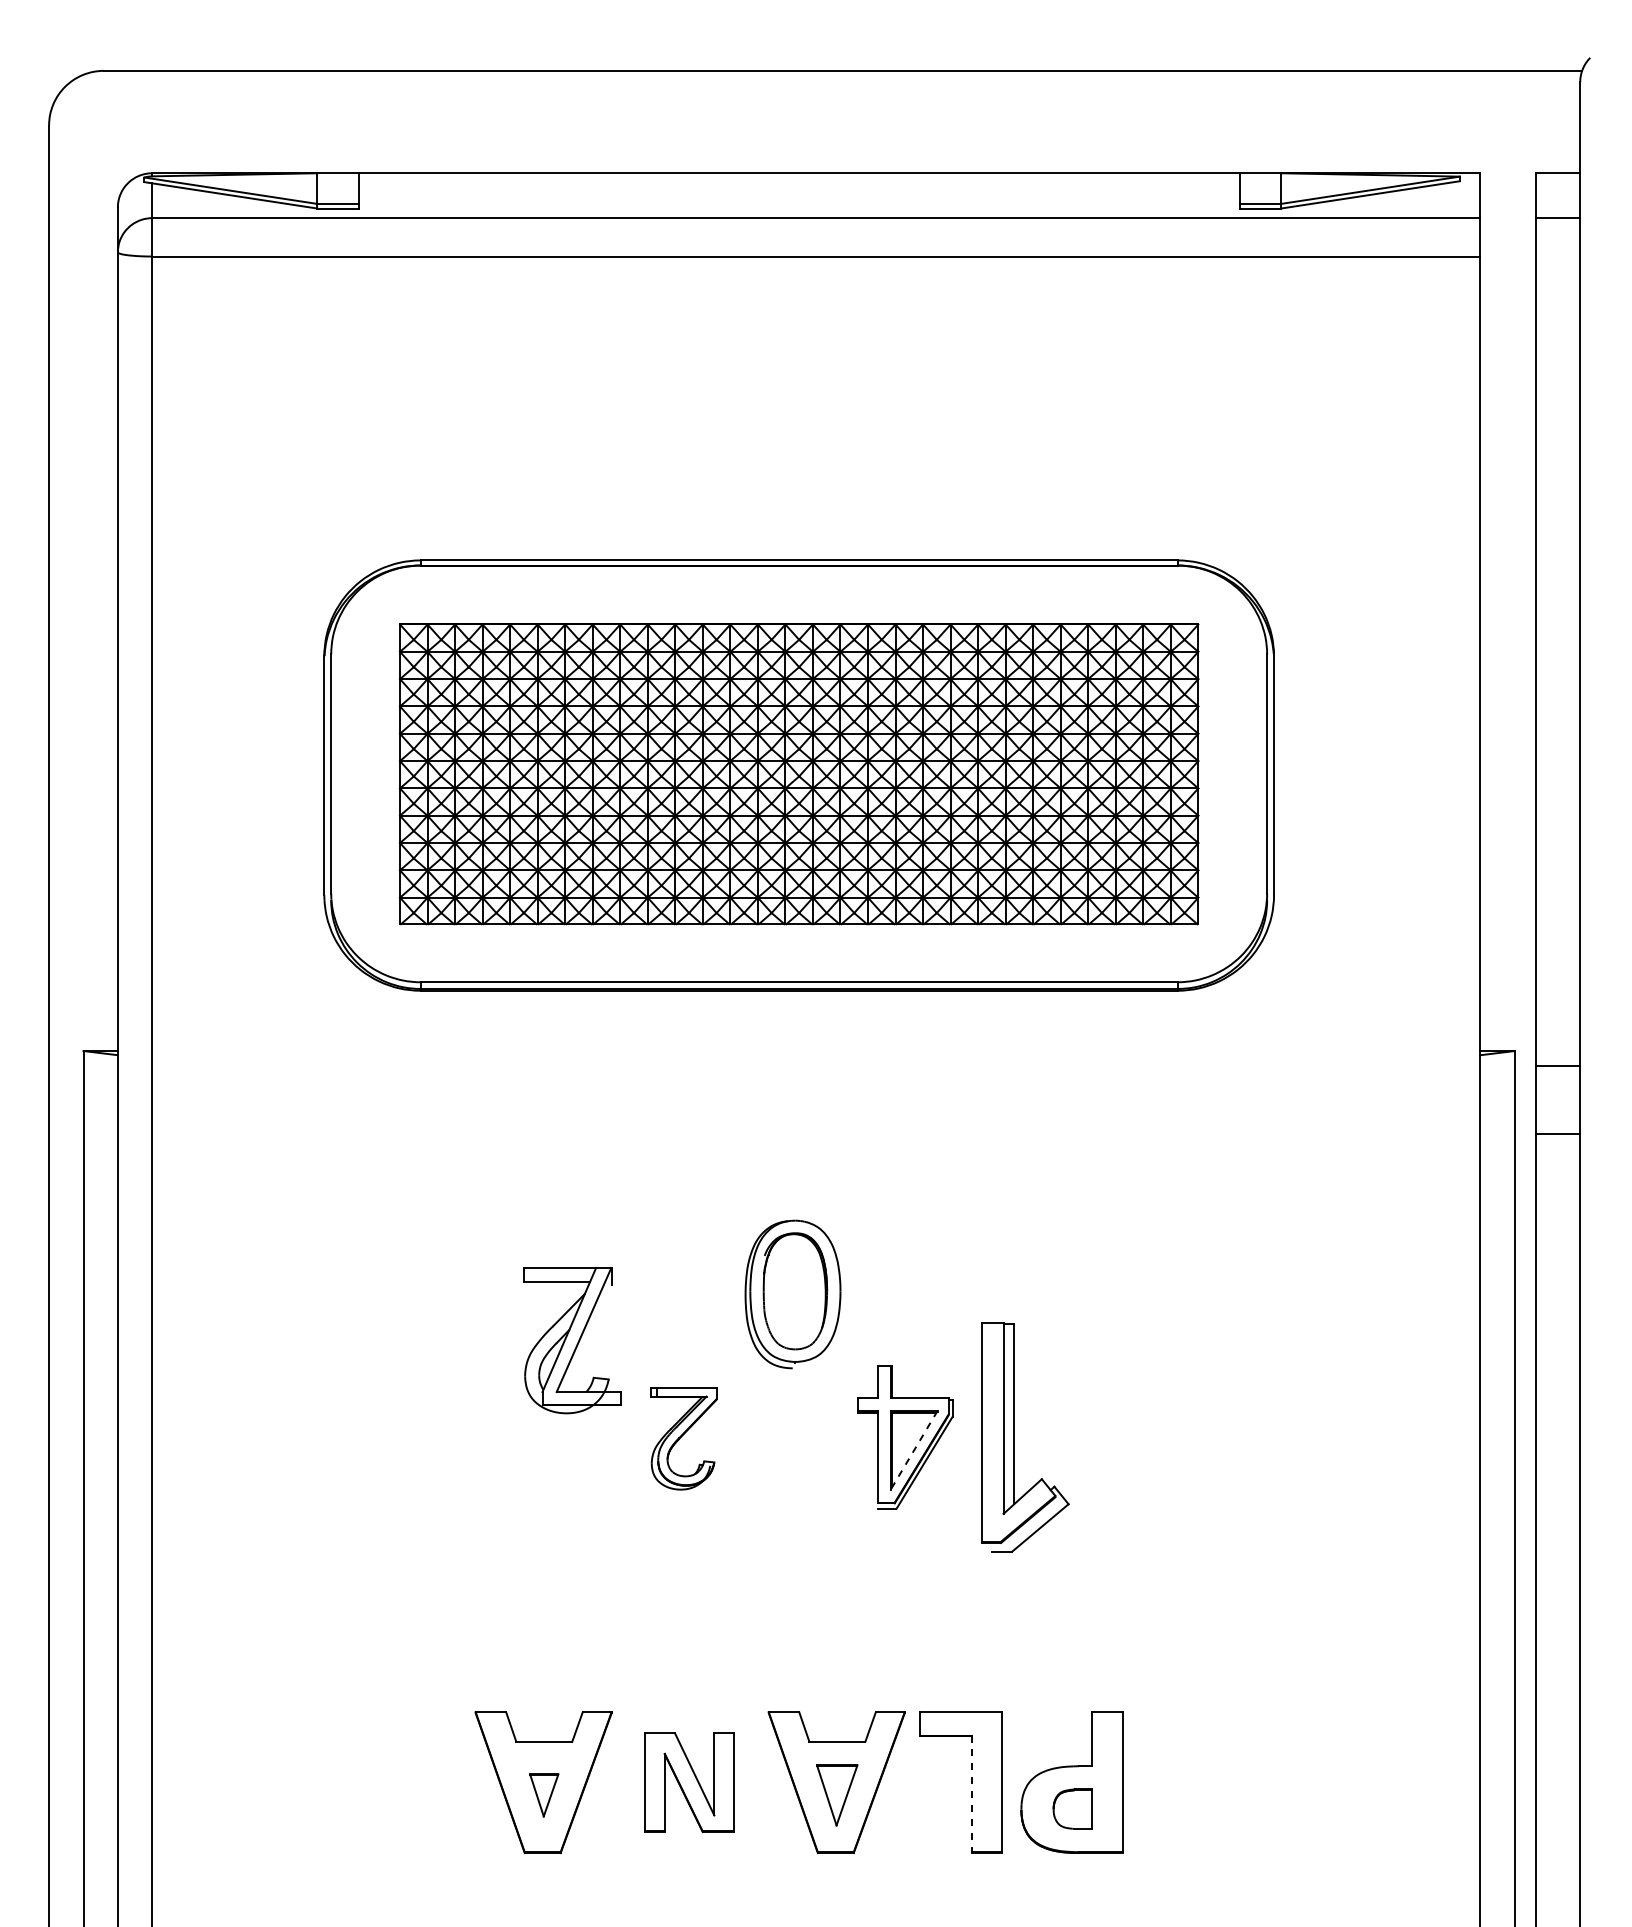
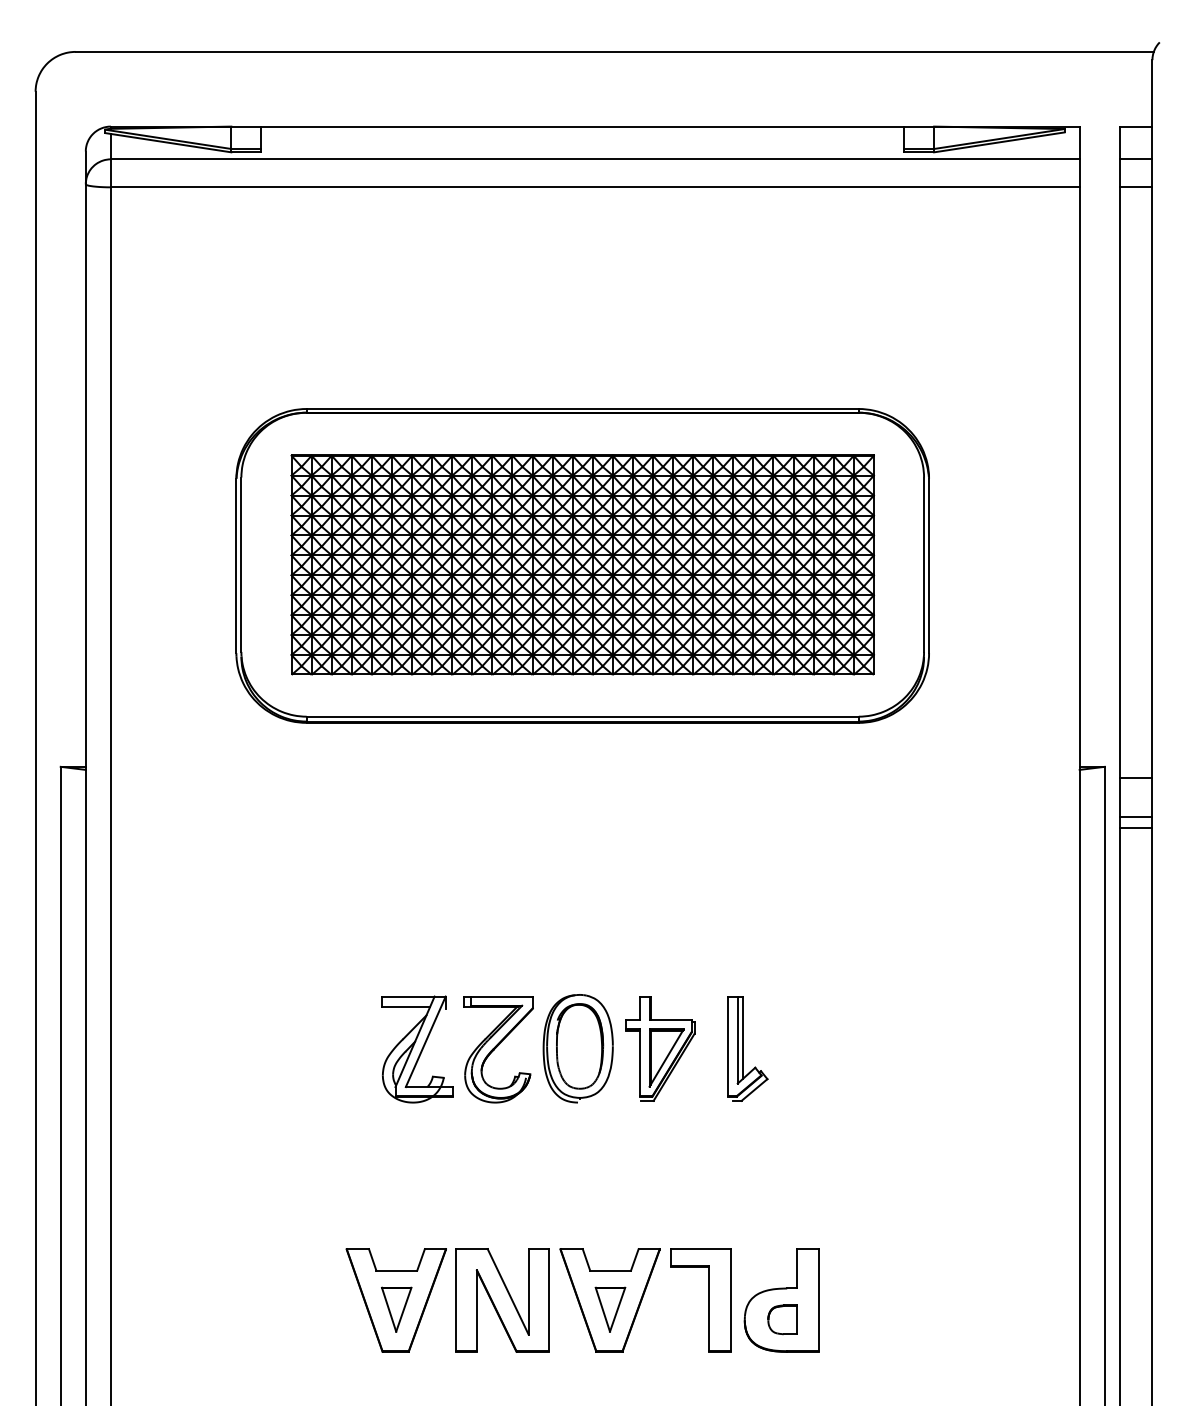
line: (1557, 256) -> (1135, 187), added
line: (1557, 1120) -> (1135, 817), added
part: (792, 1294) -> (577, 1048), moved
part: (572, 1340) -> (417, 1049), moved
part: (1025, 1437) -> (747, 1048), size x0.62
part: (683, 1438) -> (498, 1049), size x1.43
line: (914, 1450) -> (666, 1058), dashed -> solid
part: (689, 1782) -> (502, 1300), size x1.43
line: (972, 1794) -> (709, 1309), dashed -> solid
part: (544, 1795) -> (396, 1309), size x1.43

